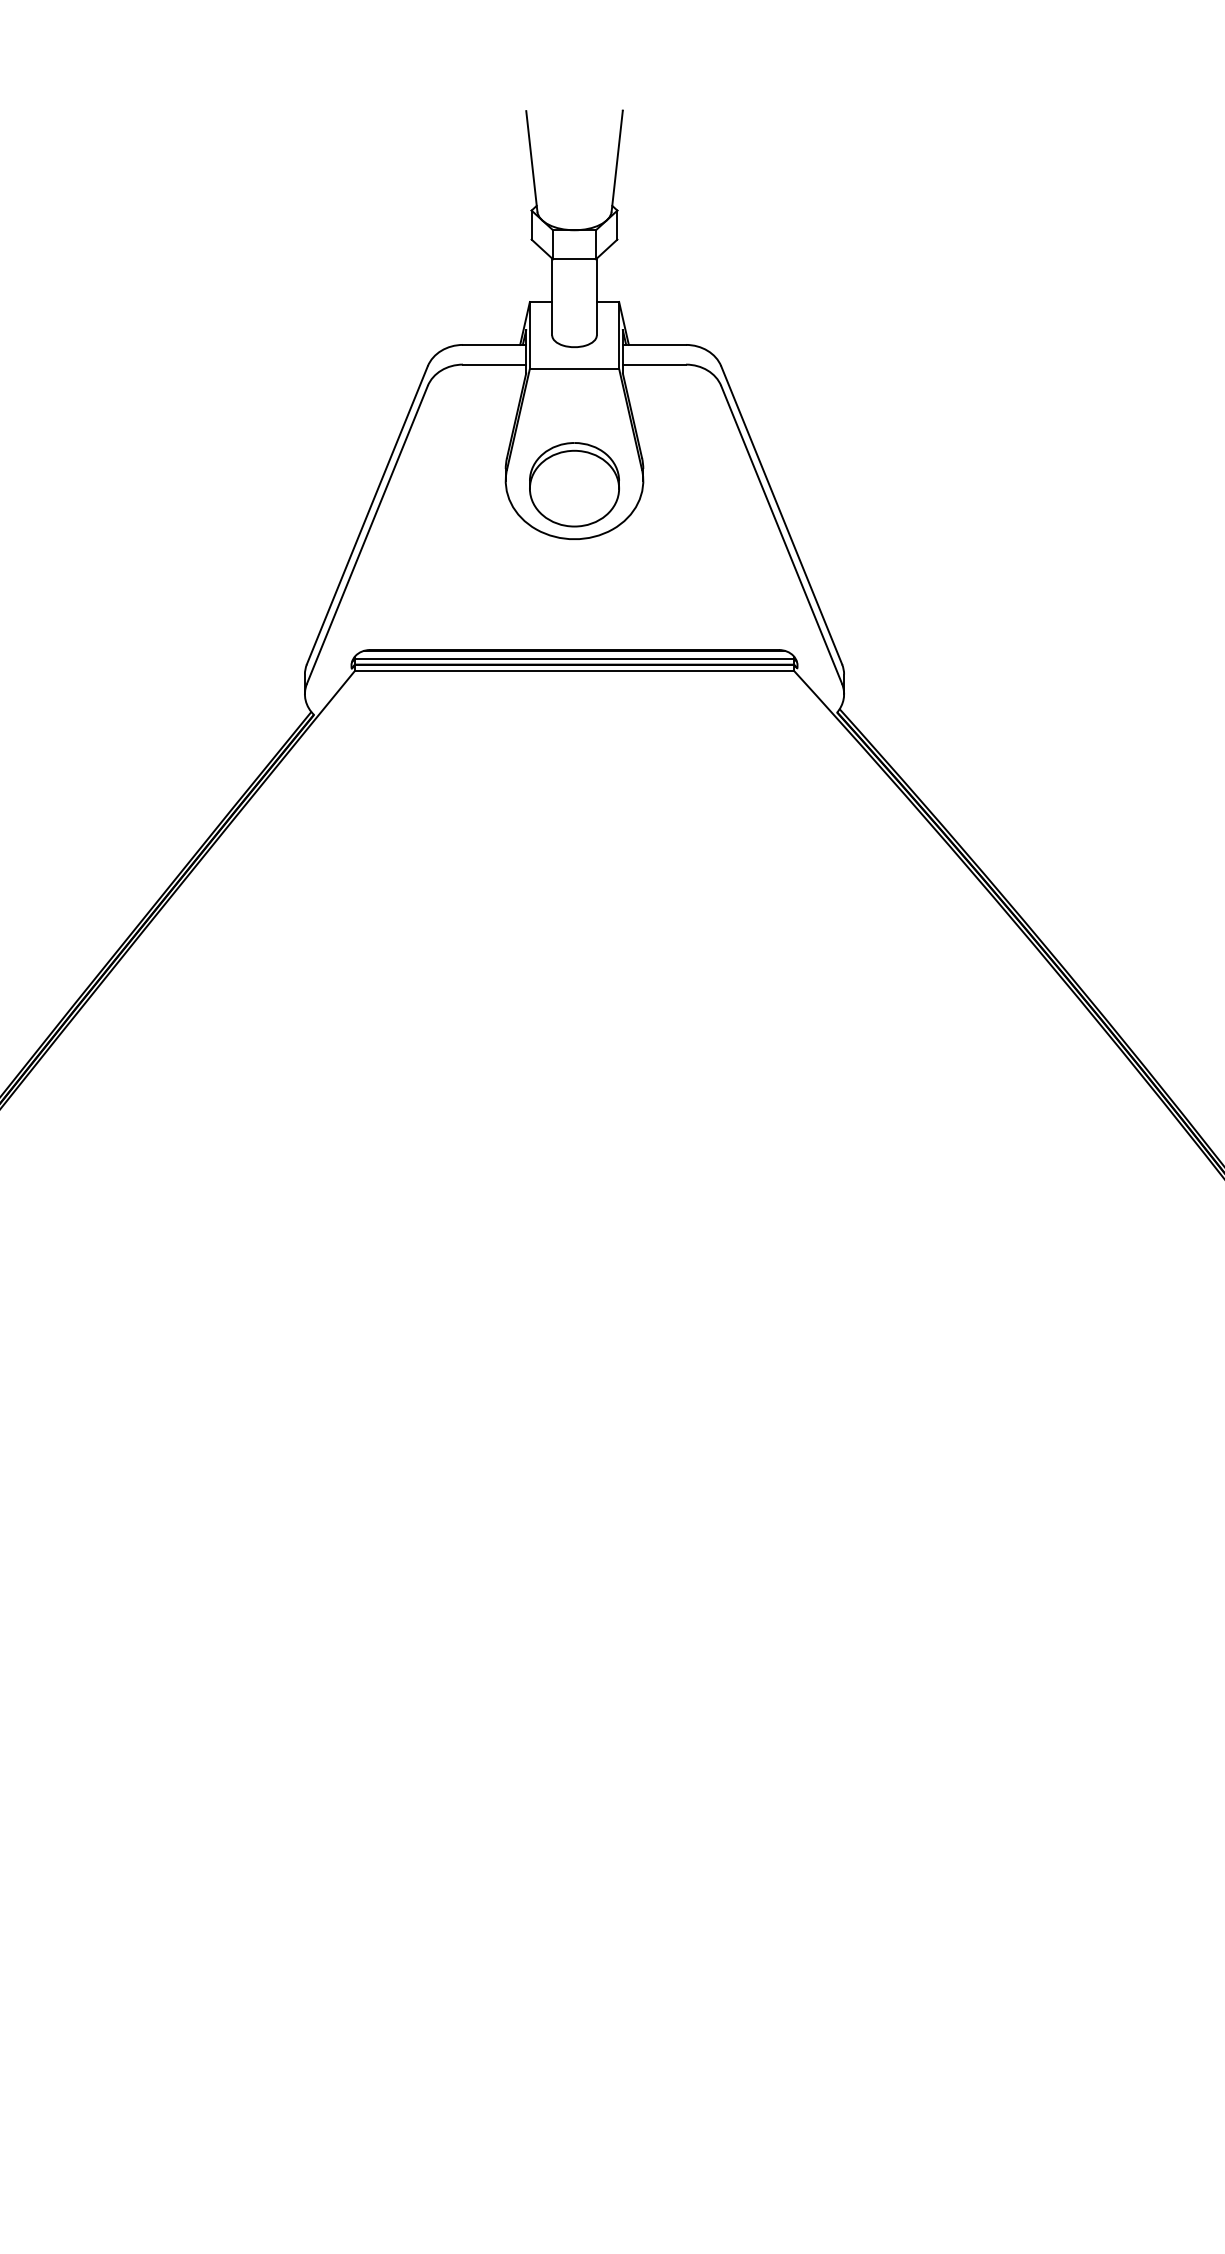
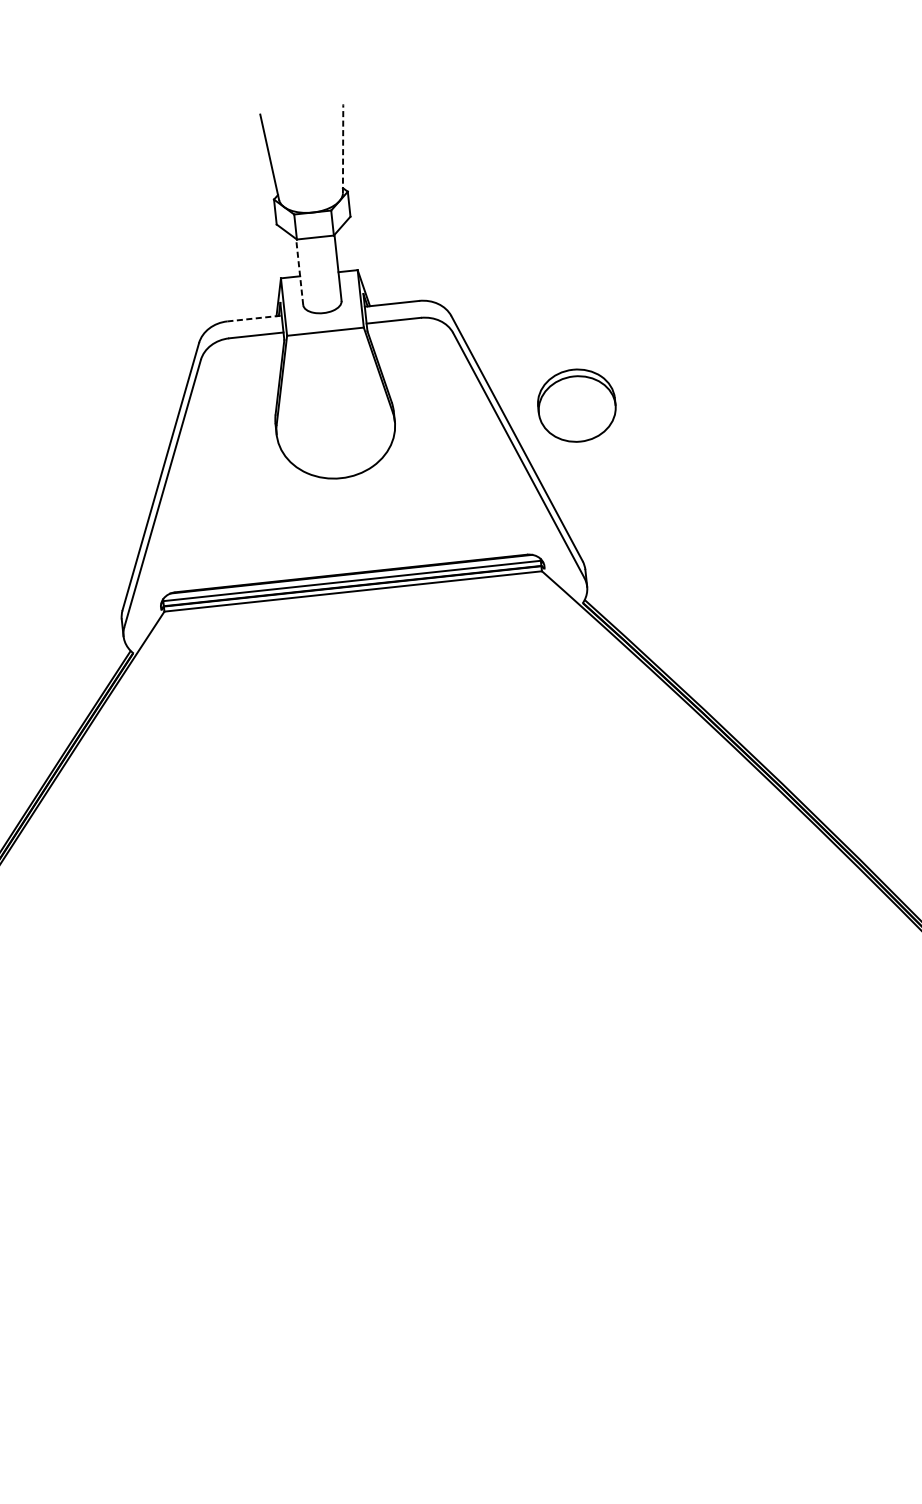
line: (617, 161) -> (343, 149), solid -> dashed
line: (552, 296) -> (299, 271), solid -> dashed
line: (494, 344) -> (254, 318), solid -> dashed
part: (574, 484) -> (576, 405), moved

